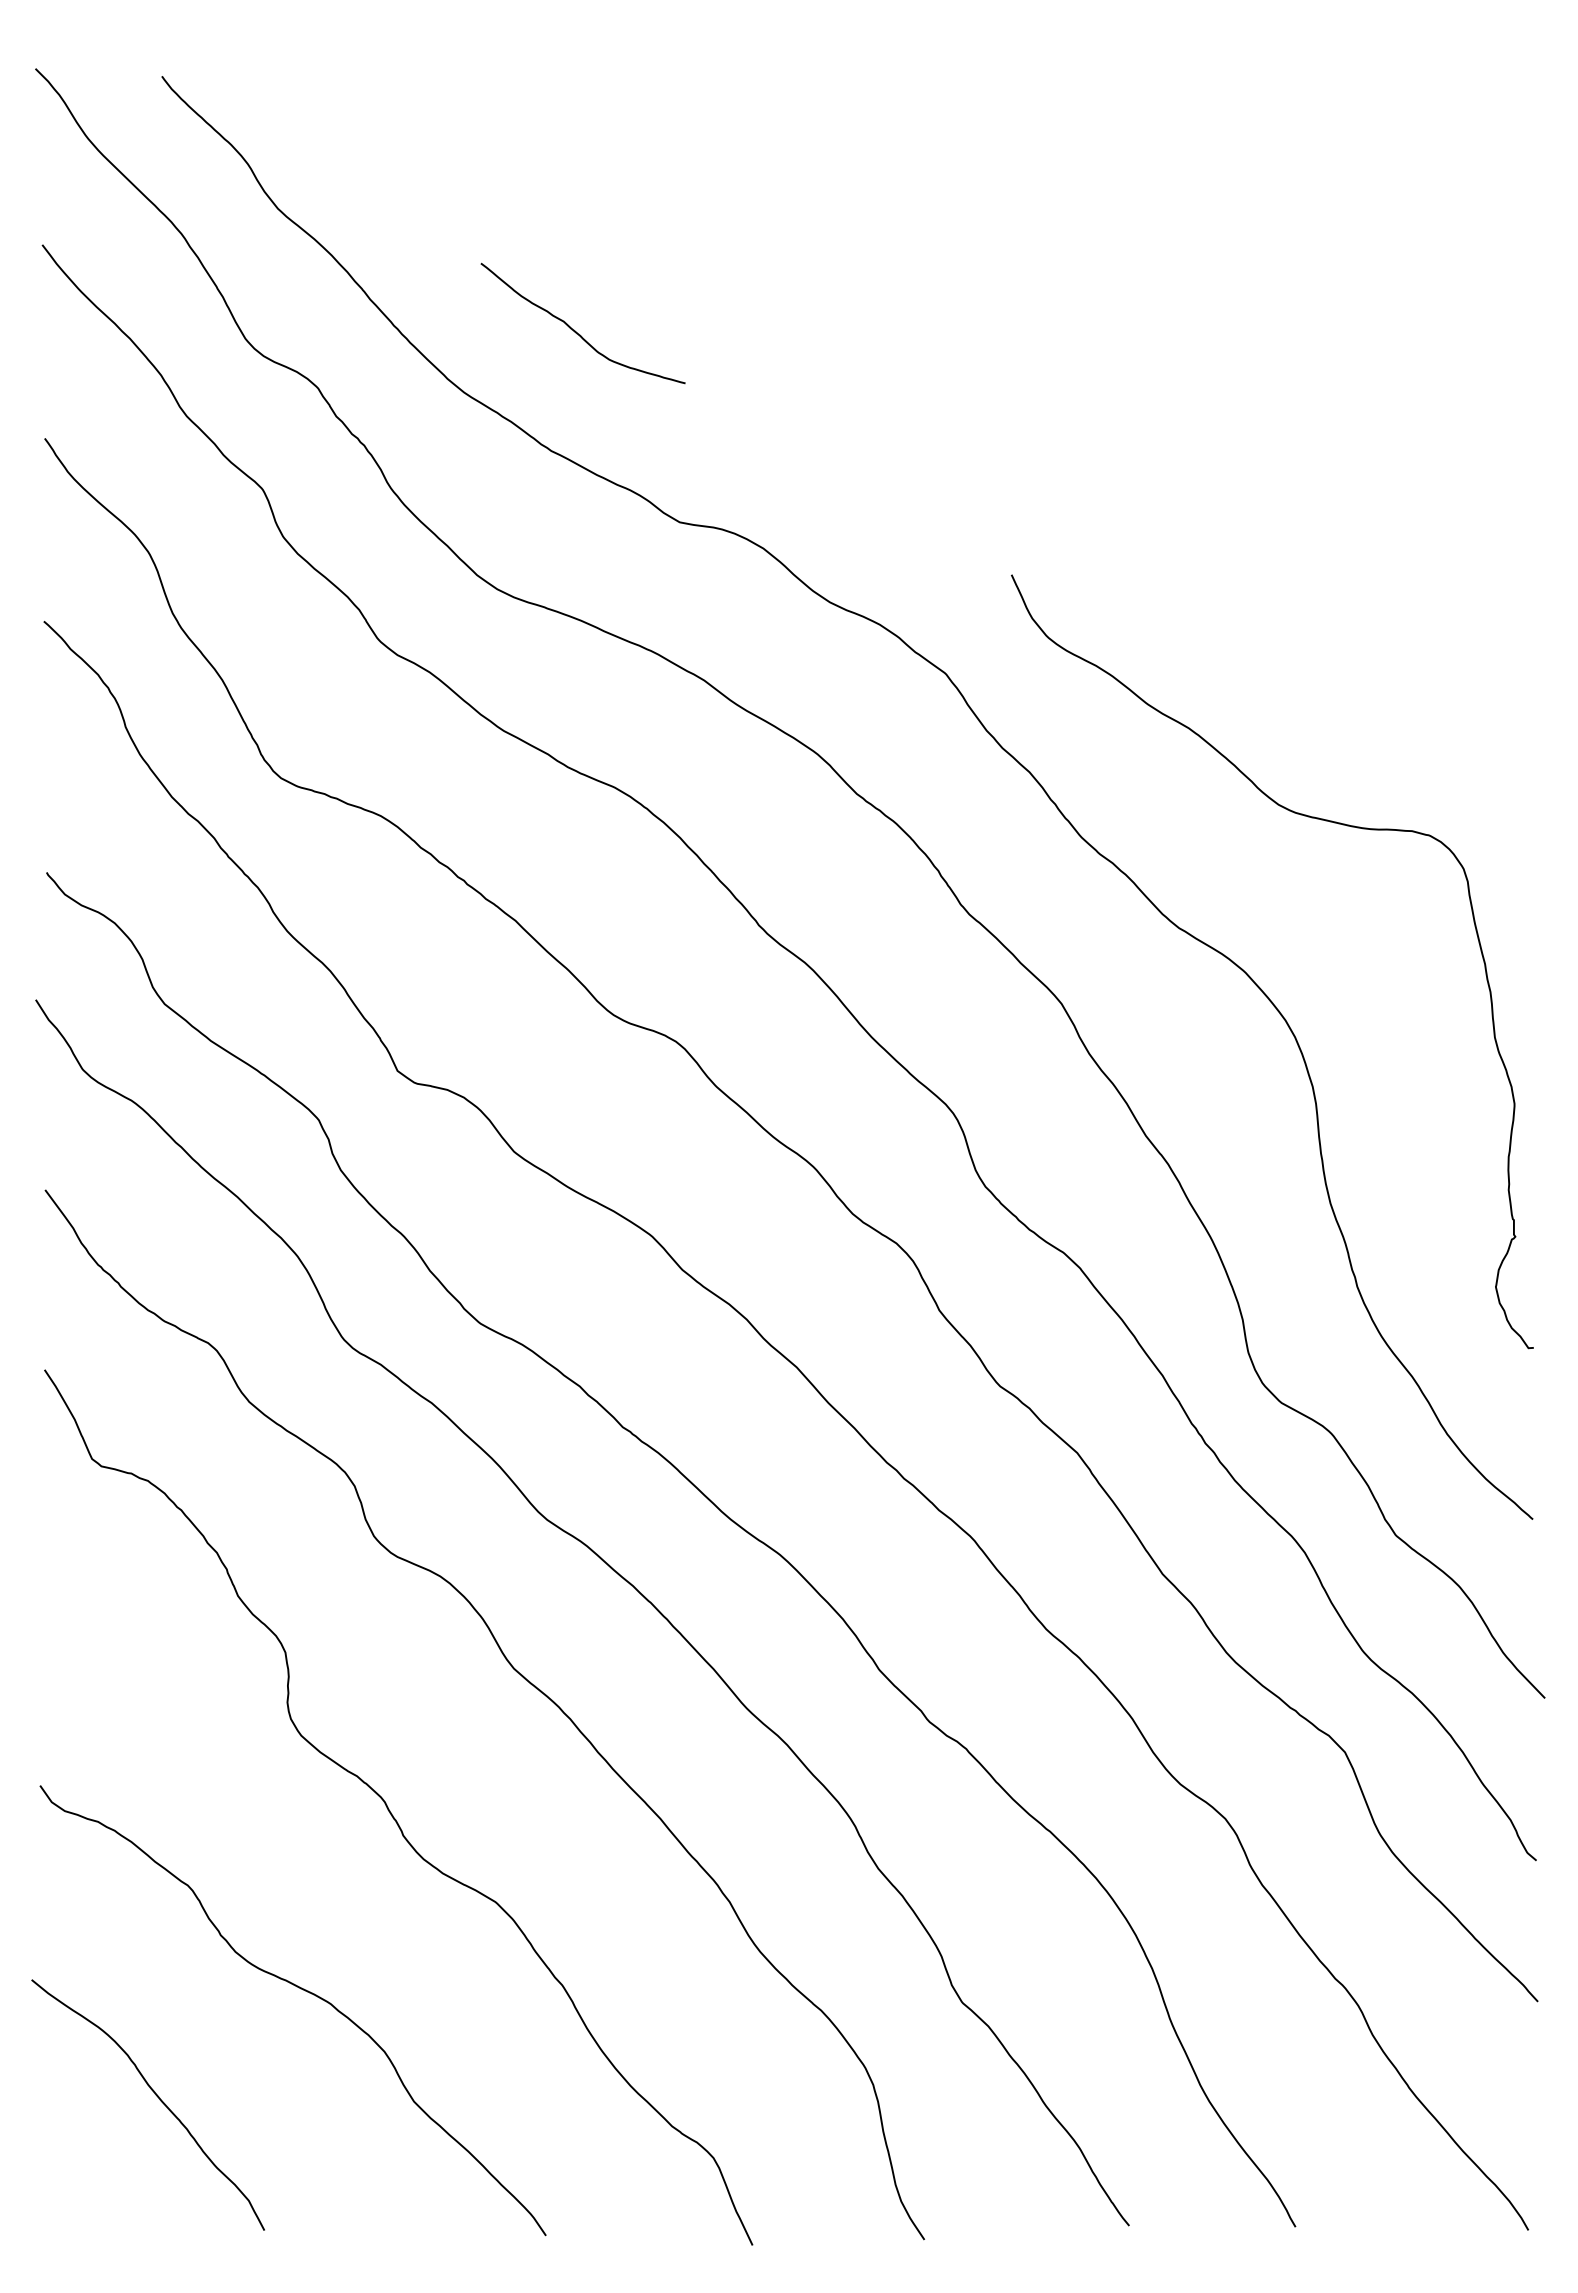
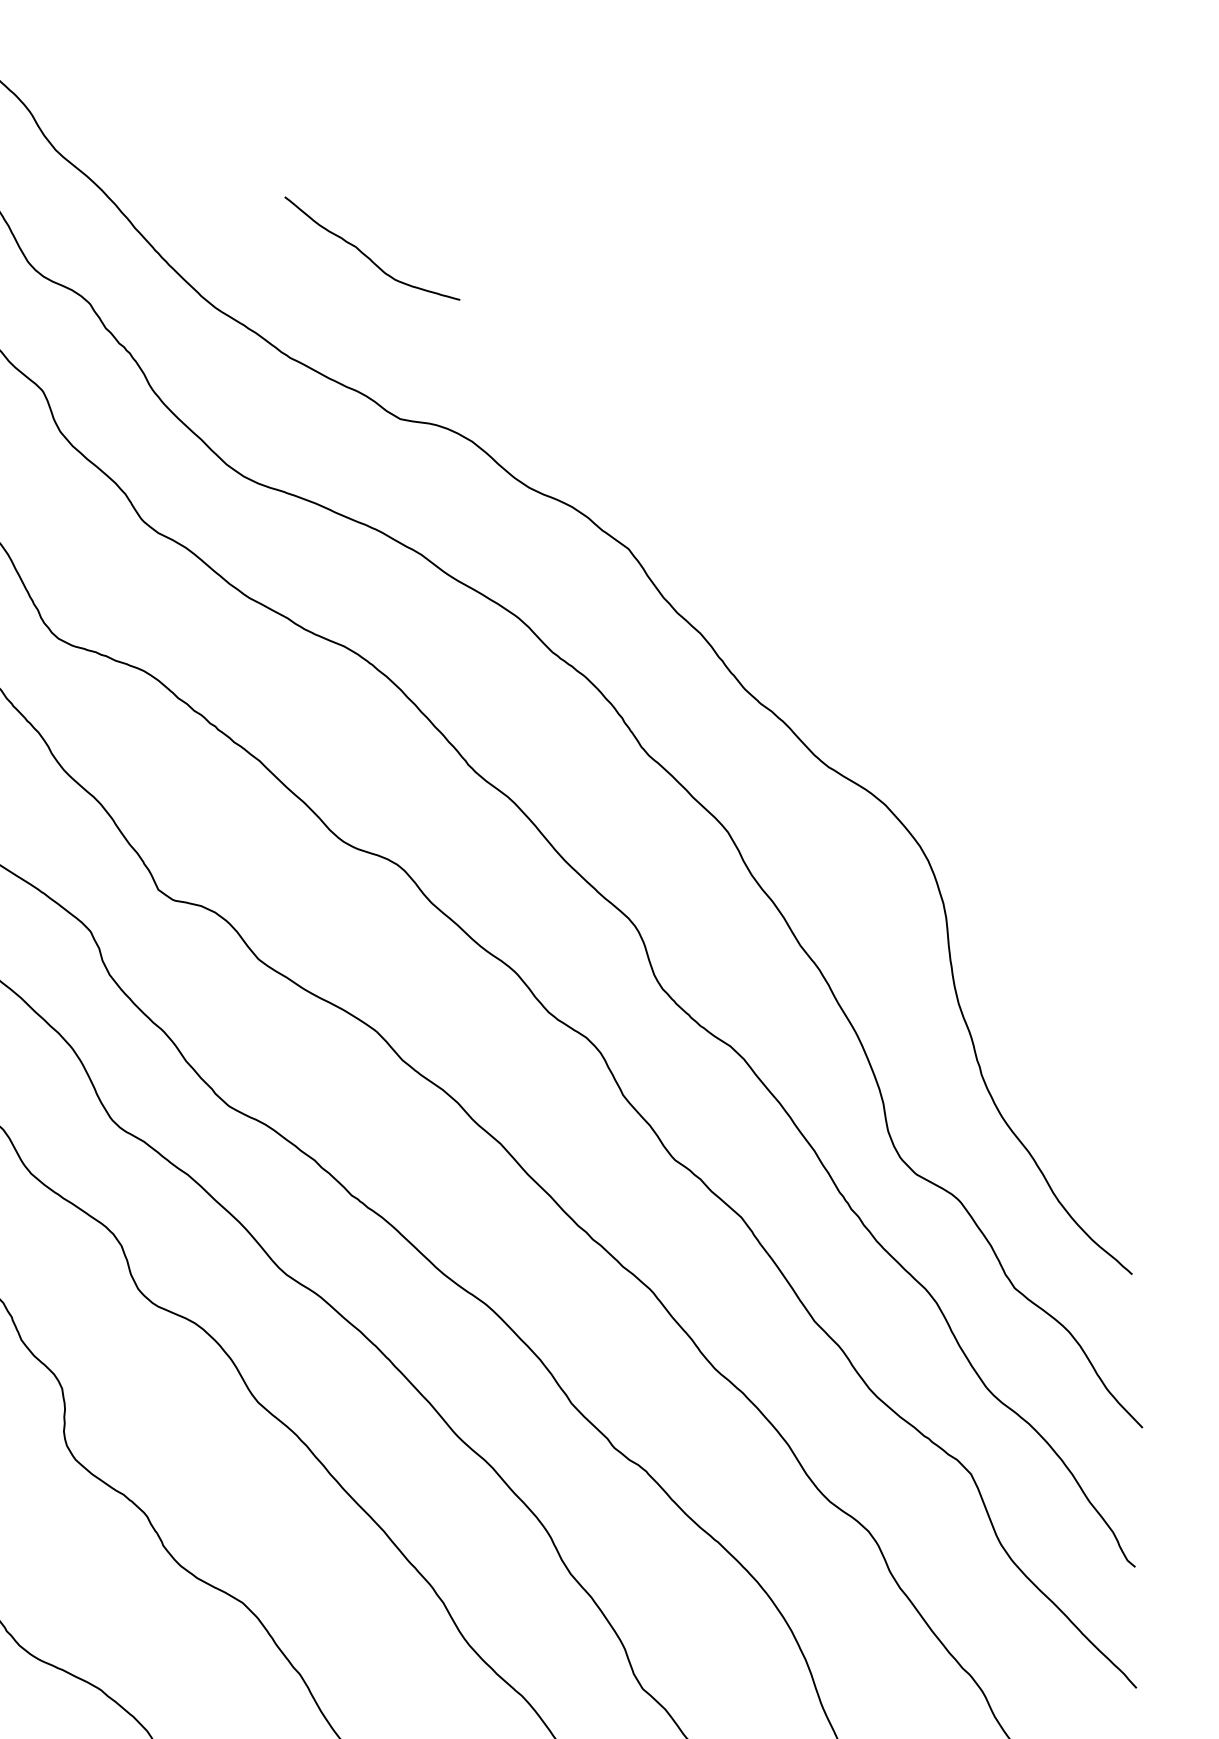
curve: (575, 330) -> (365, 254), moved
curve: (1311, 818) -> (942, 673), removed

